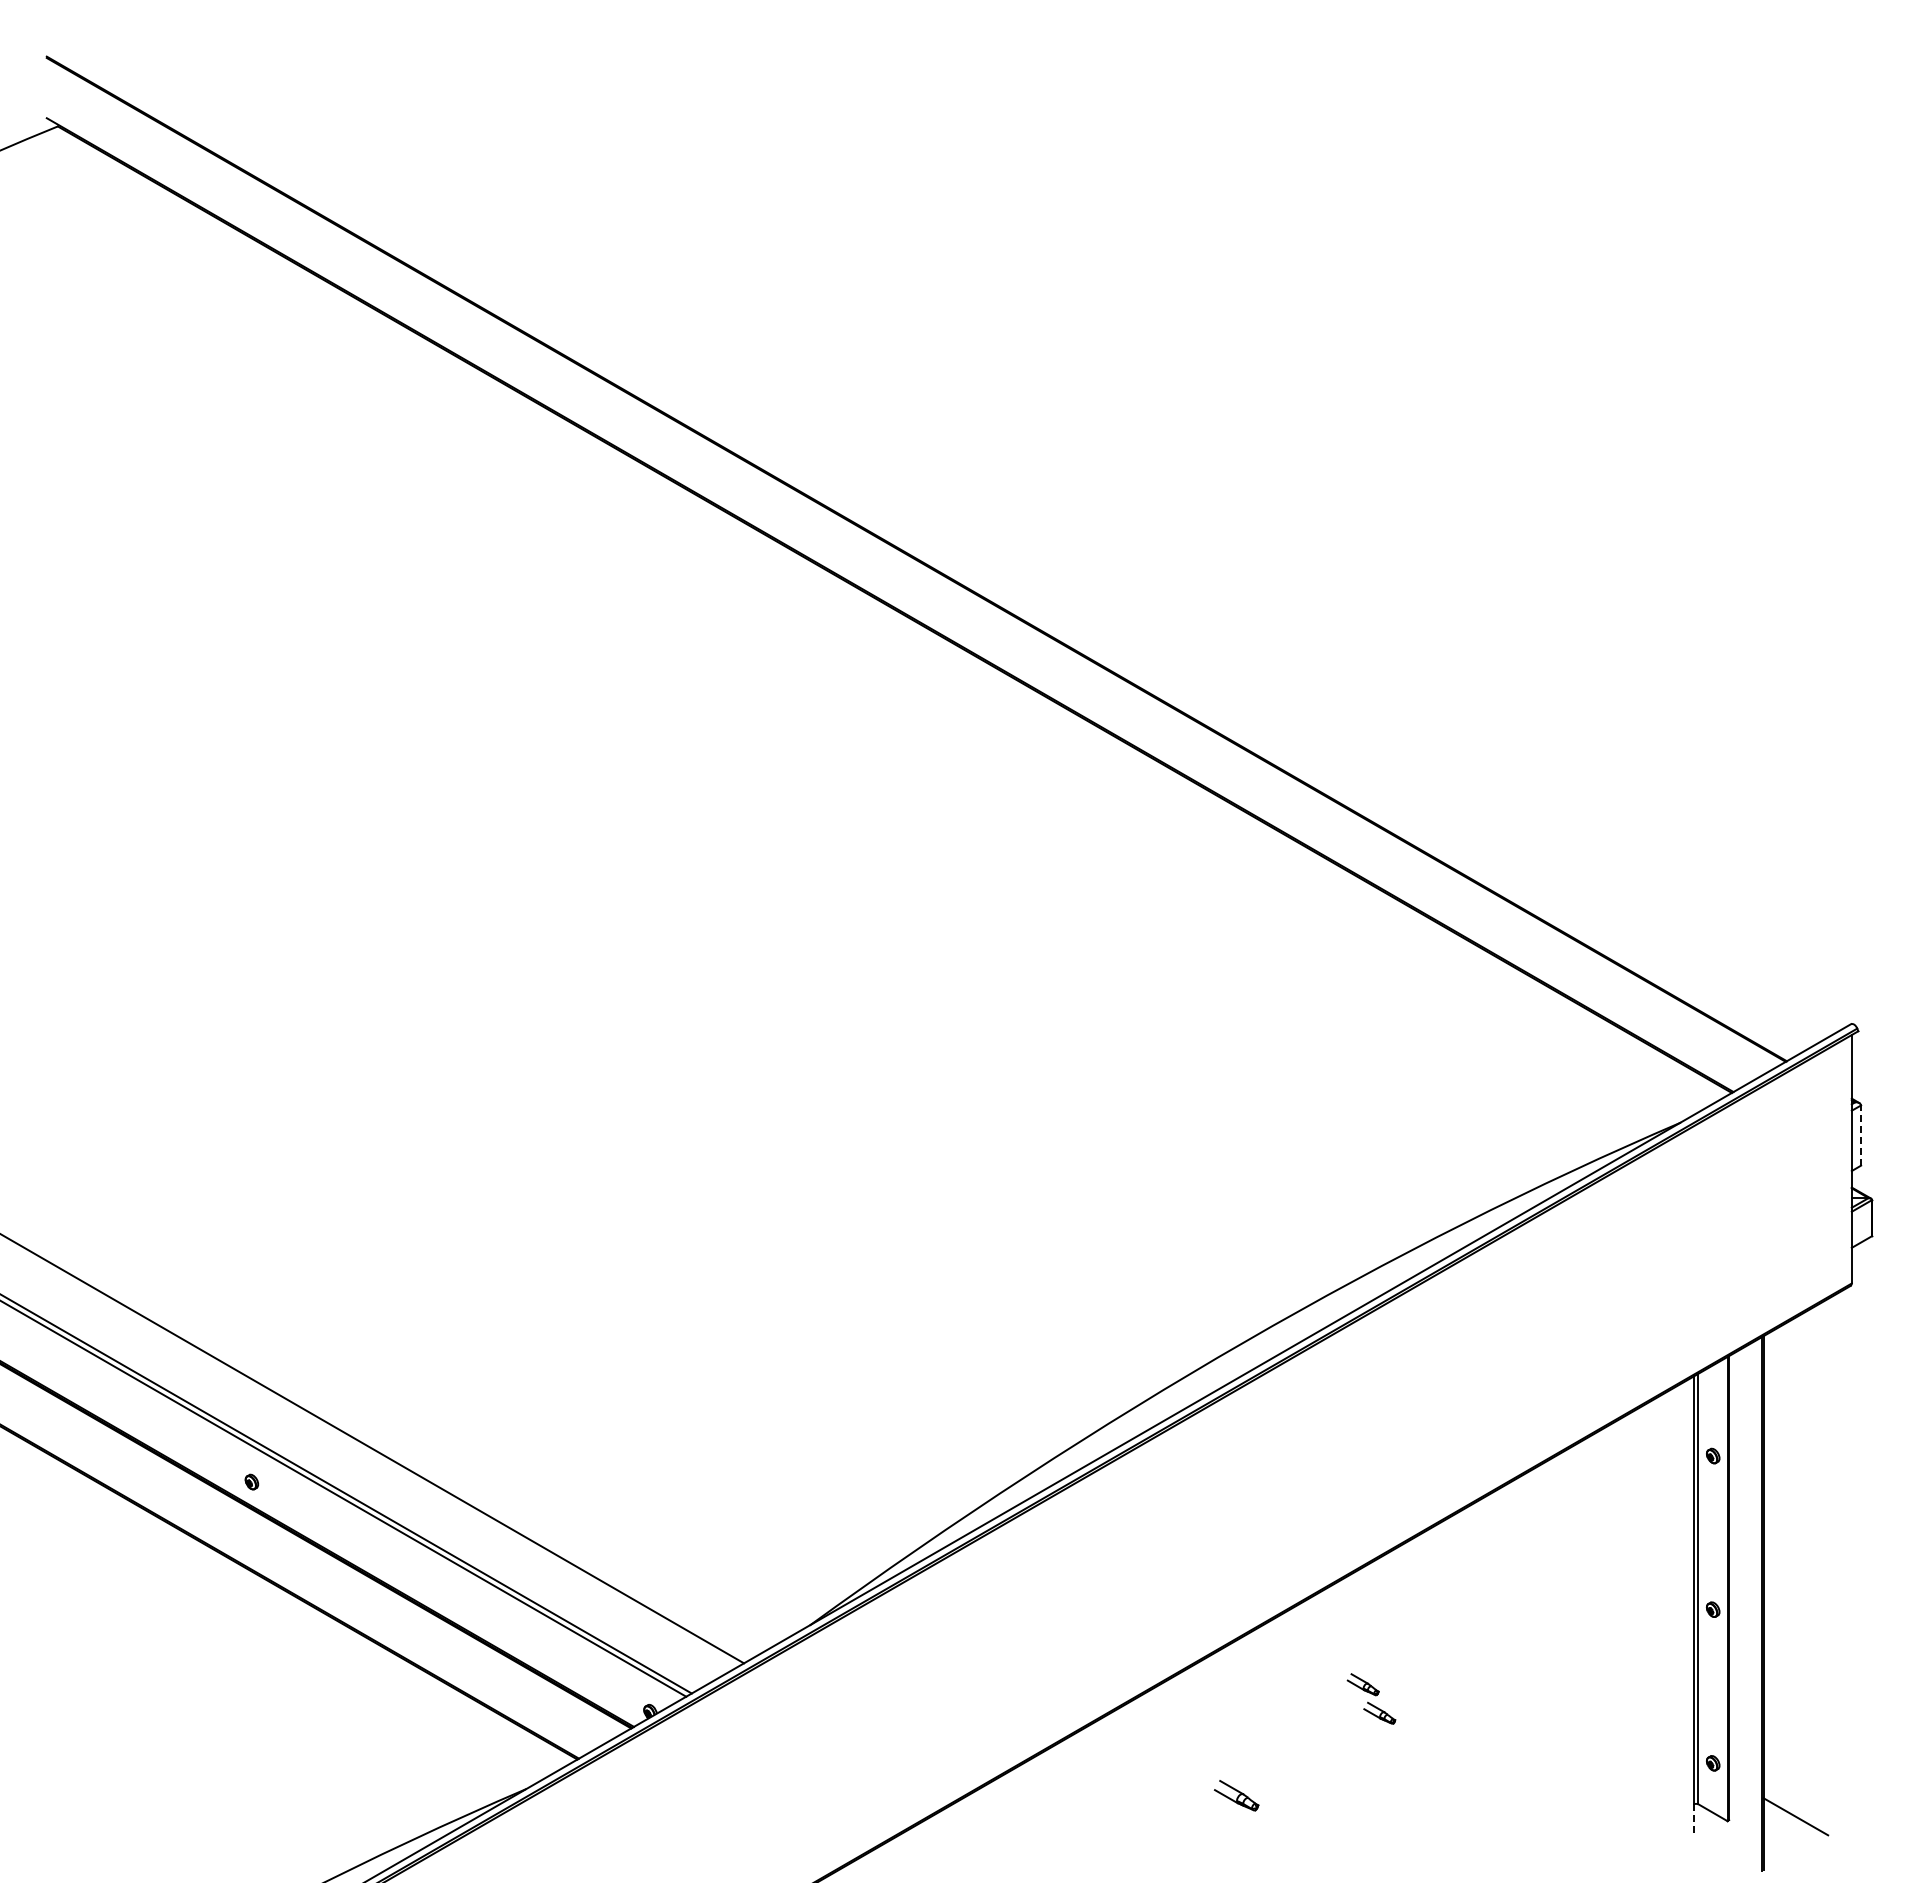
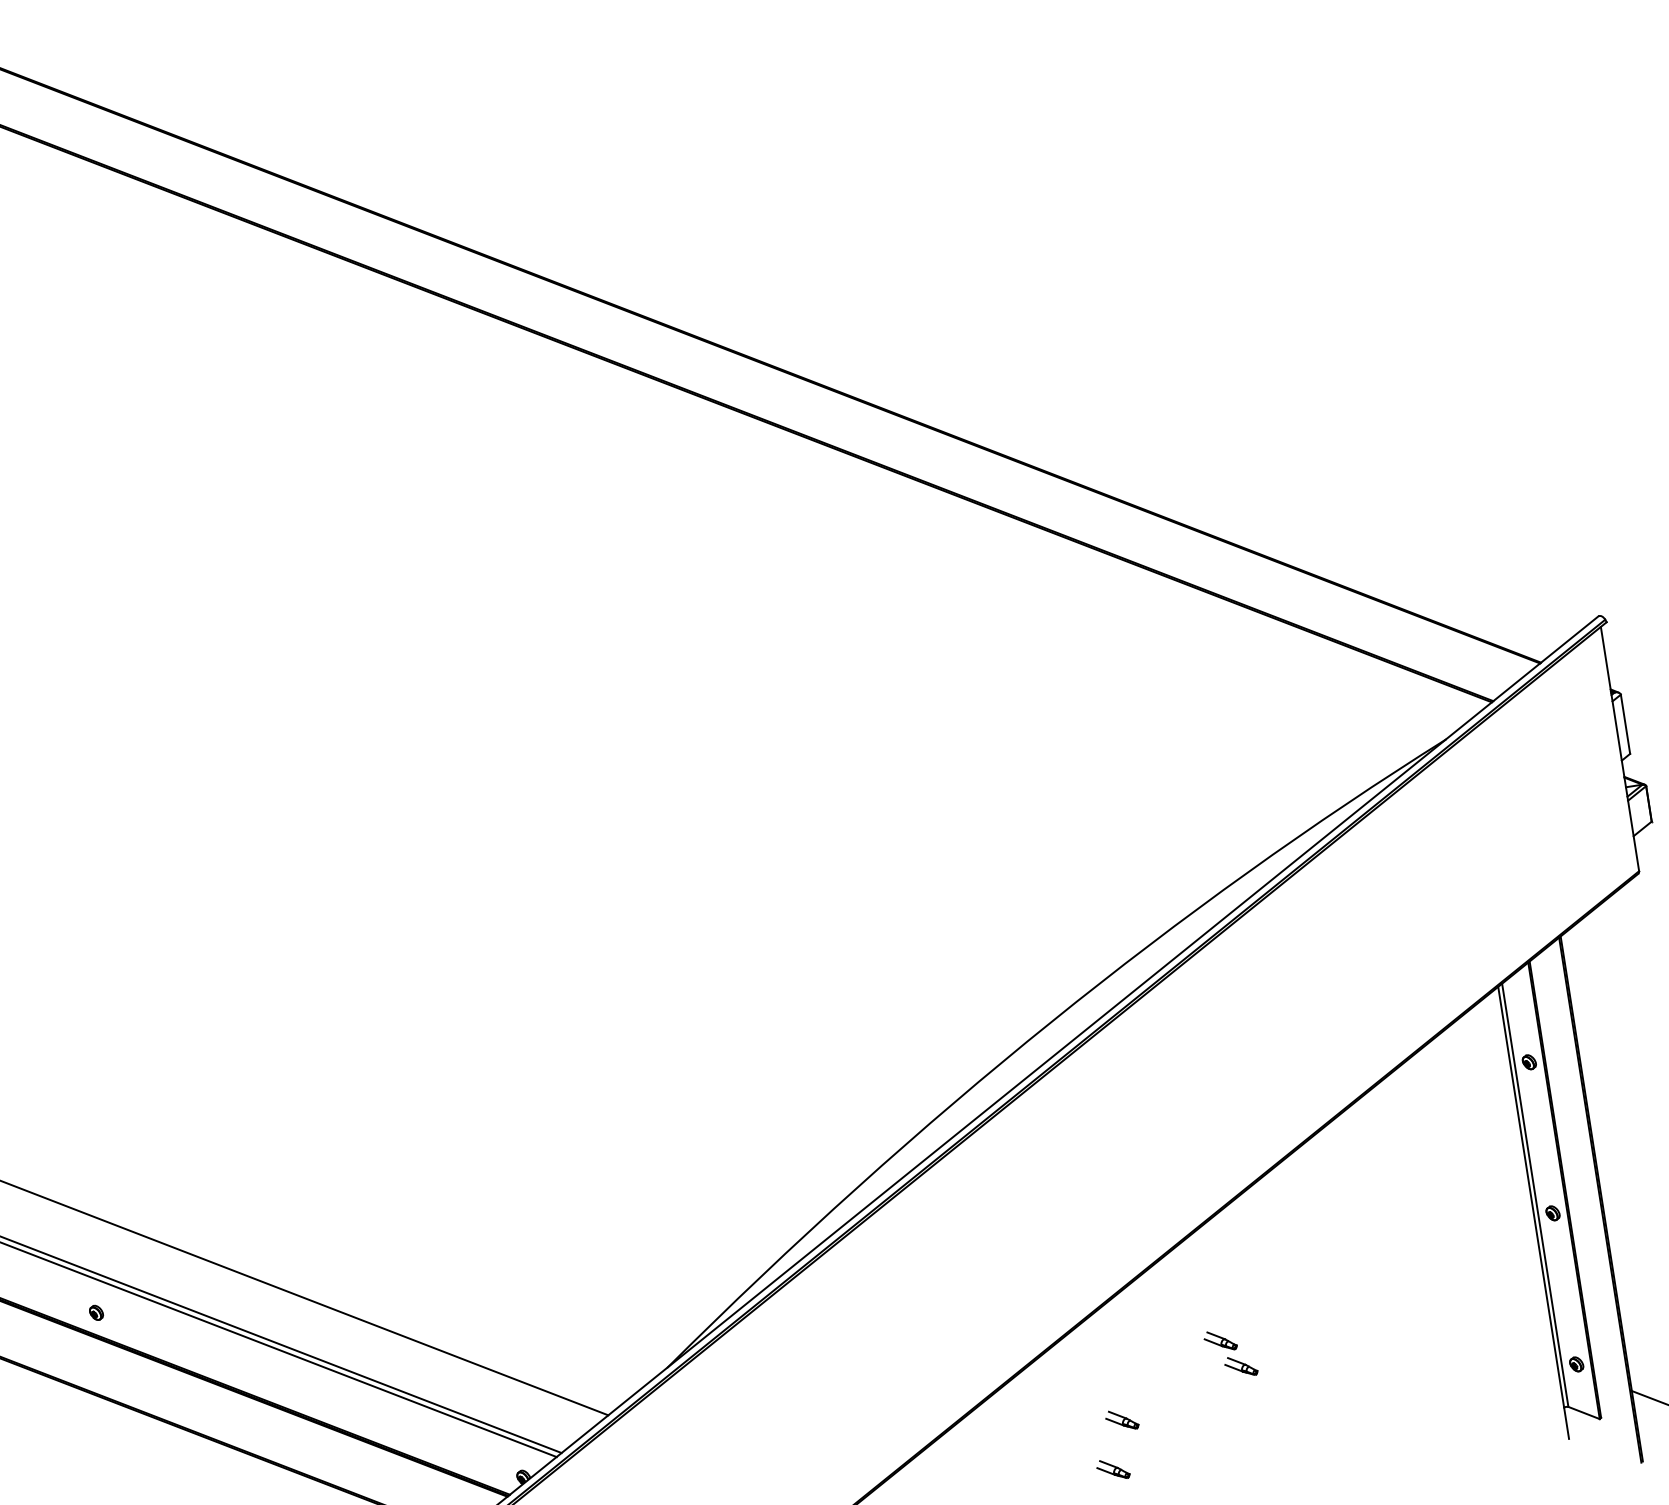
line: (1861, 1135) -> (1625, 724), dashed -> solid
part: (1252, 1747) -> (1121, 1419), added
part: (1236, 1795) -> (1112, 1469), size x0.71
line: (1693, 1820) -> (1566, 1423), dashed -> solid

